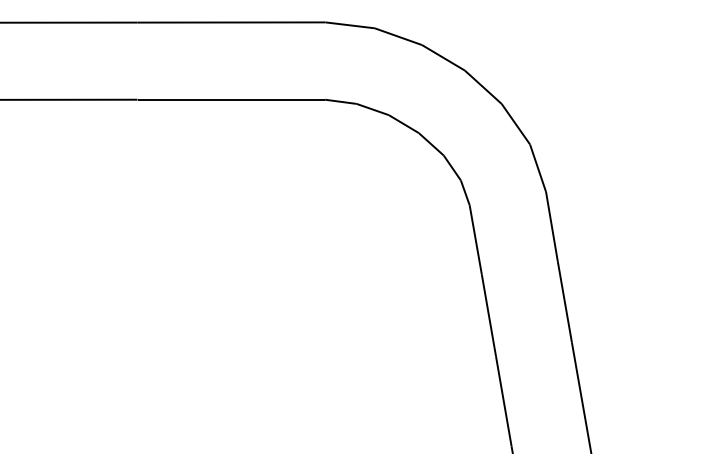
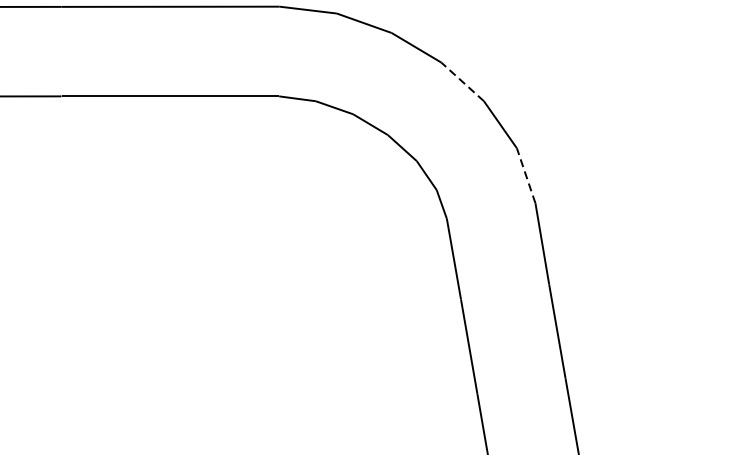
line: (483, 87) -> (462, 82), solid -> dashed
line: (537, 167) -> (525, 174), solid -> dashed

